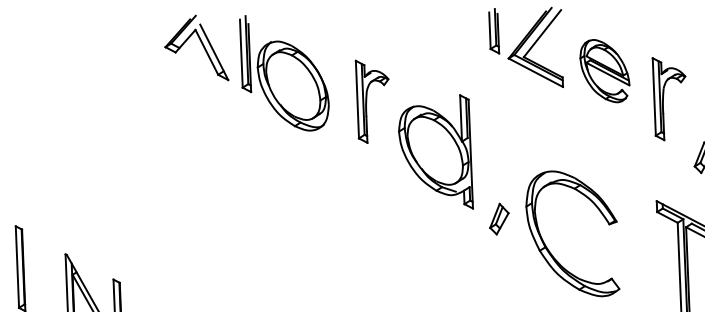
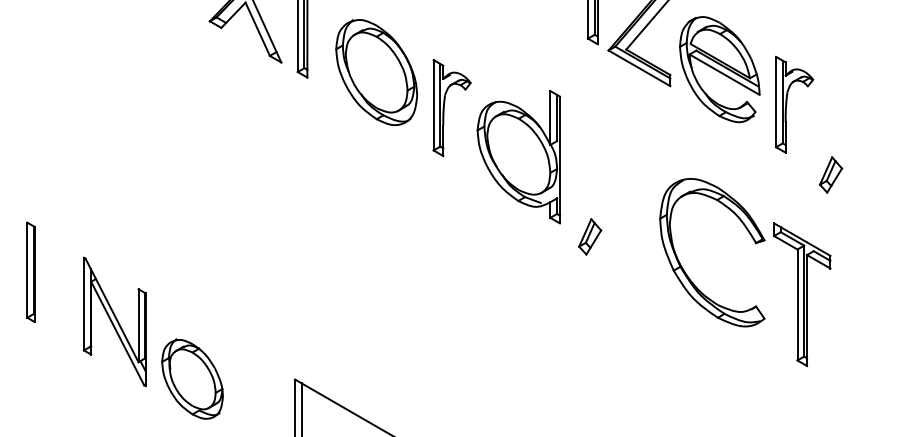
part: (604, 70) -> (719, 69), size x1.43
part: (293, 86) -> (376, 72), moved
part: (366, 102) -> (444, 108), moved
part: (548, 249) -> (684, 269), moved

